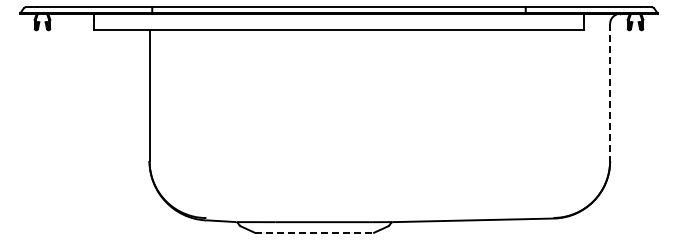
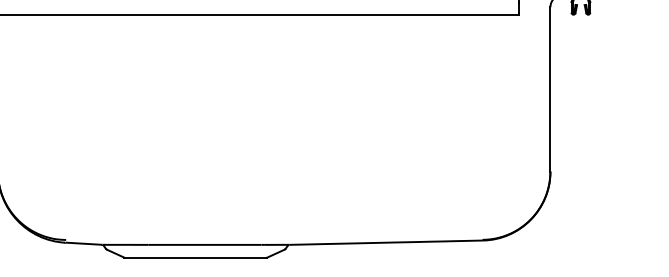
line: (610, 92) -> (550, 89), dashed -> solid
line: (314, 232) -> (195, 257), dashed -> solid

